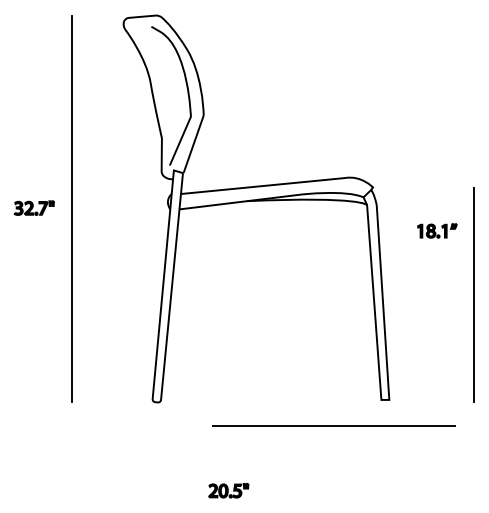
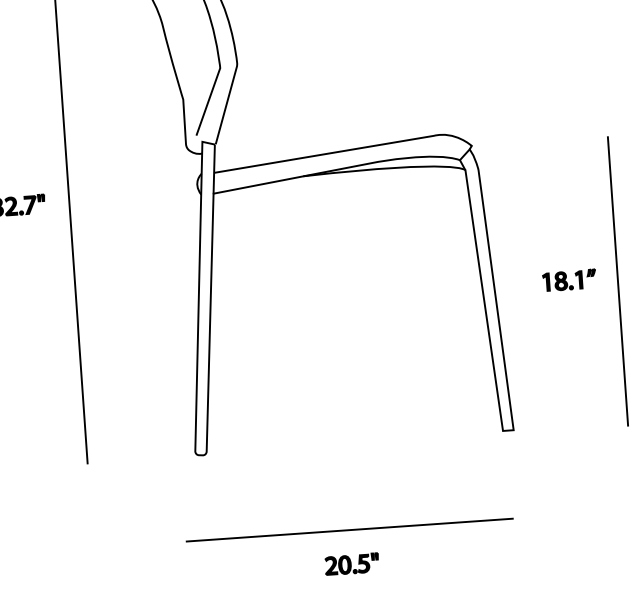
part: (437, 230) -> (569, 279), moved
line: (333, 425) -> (349, 528), moved
part: (228, 490) -> (351, 563), moved

